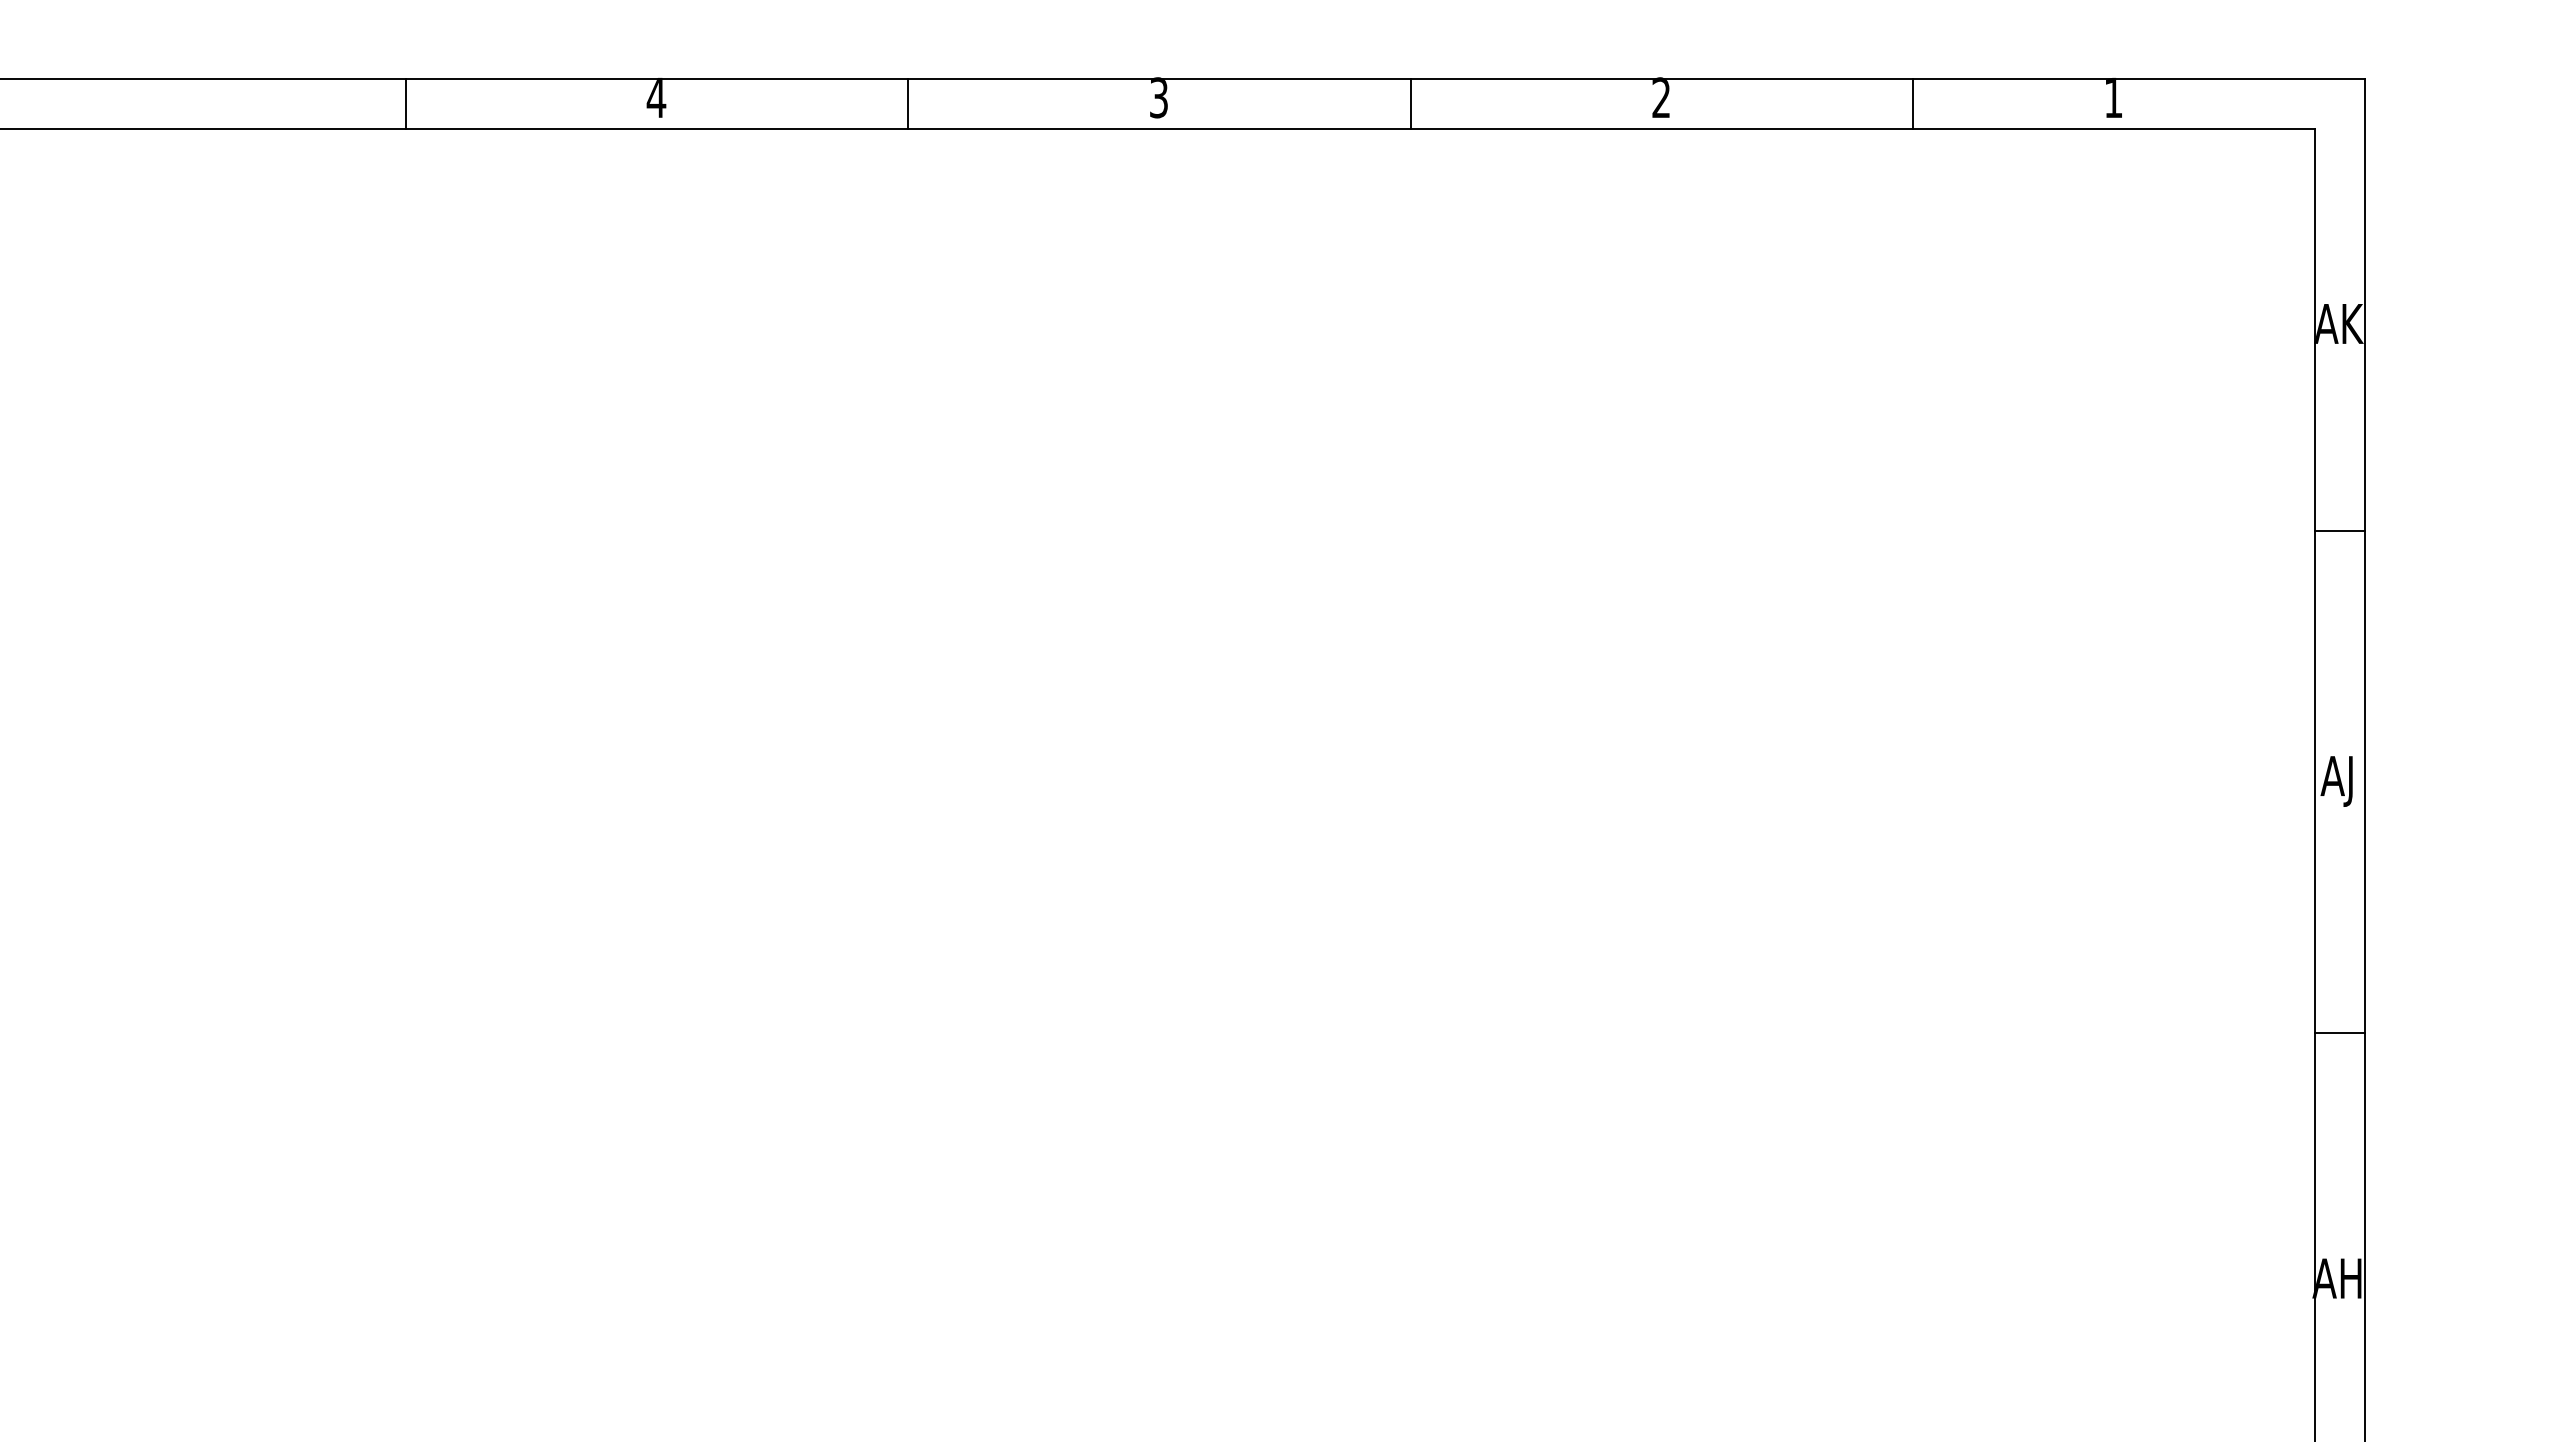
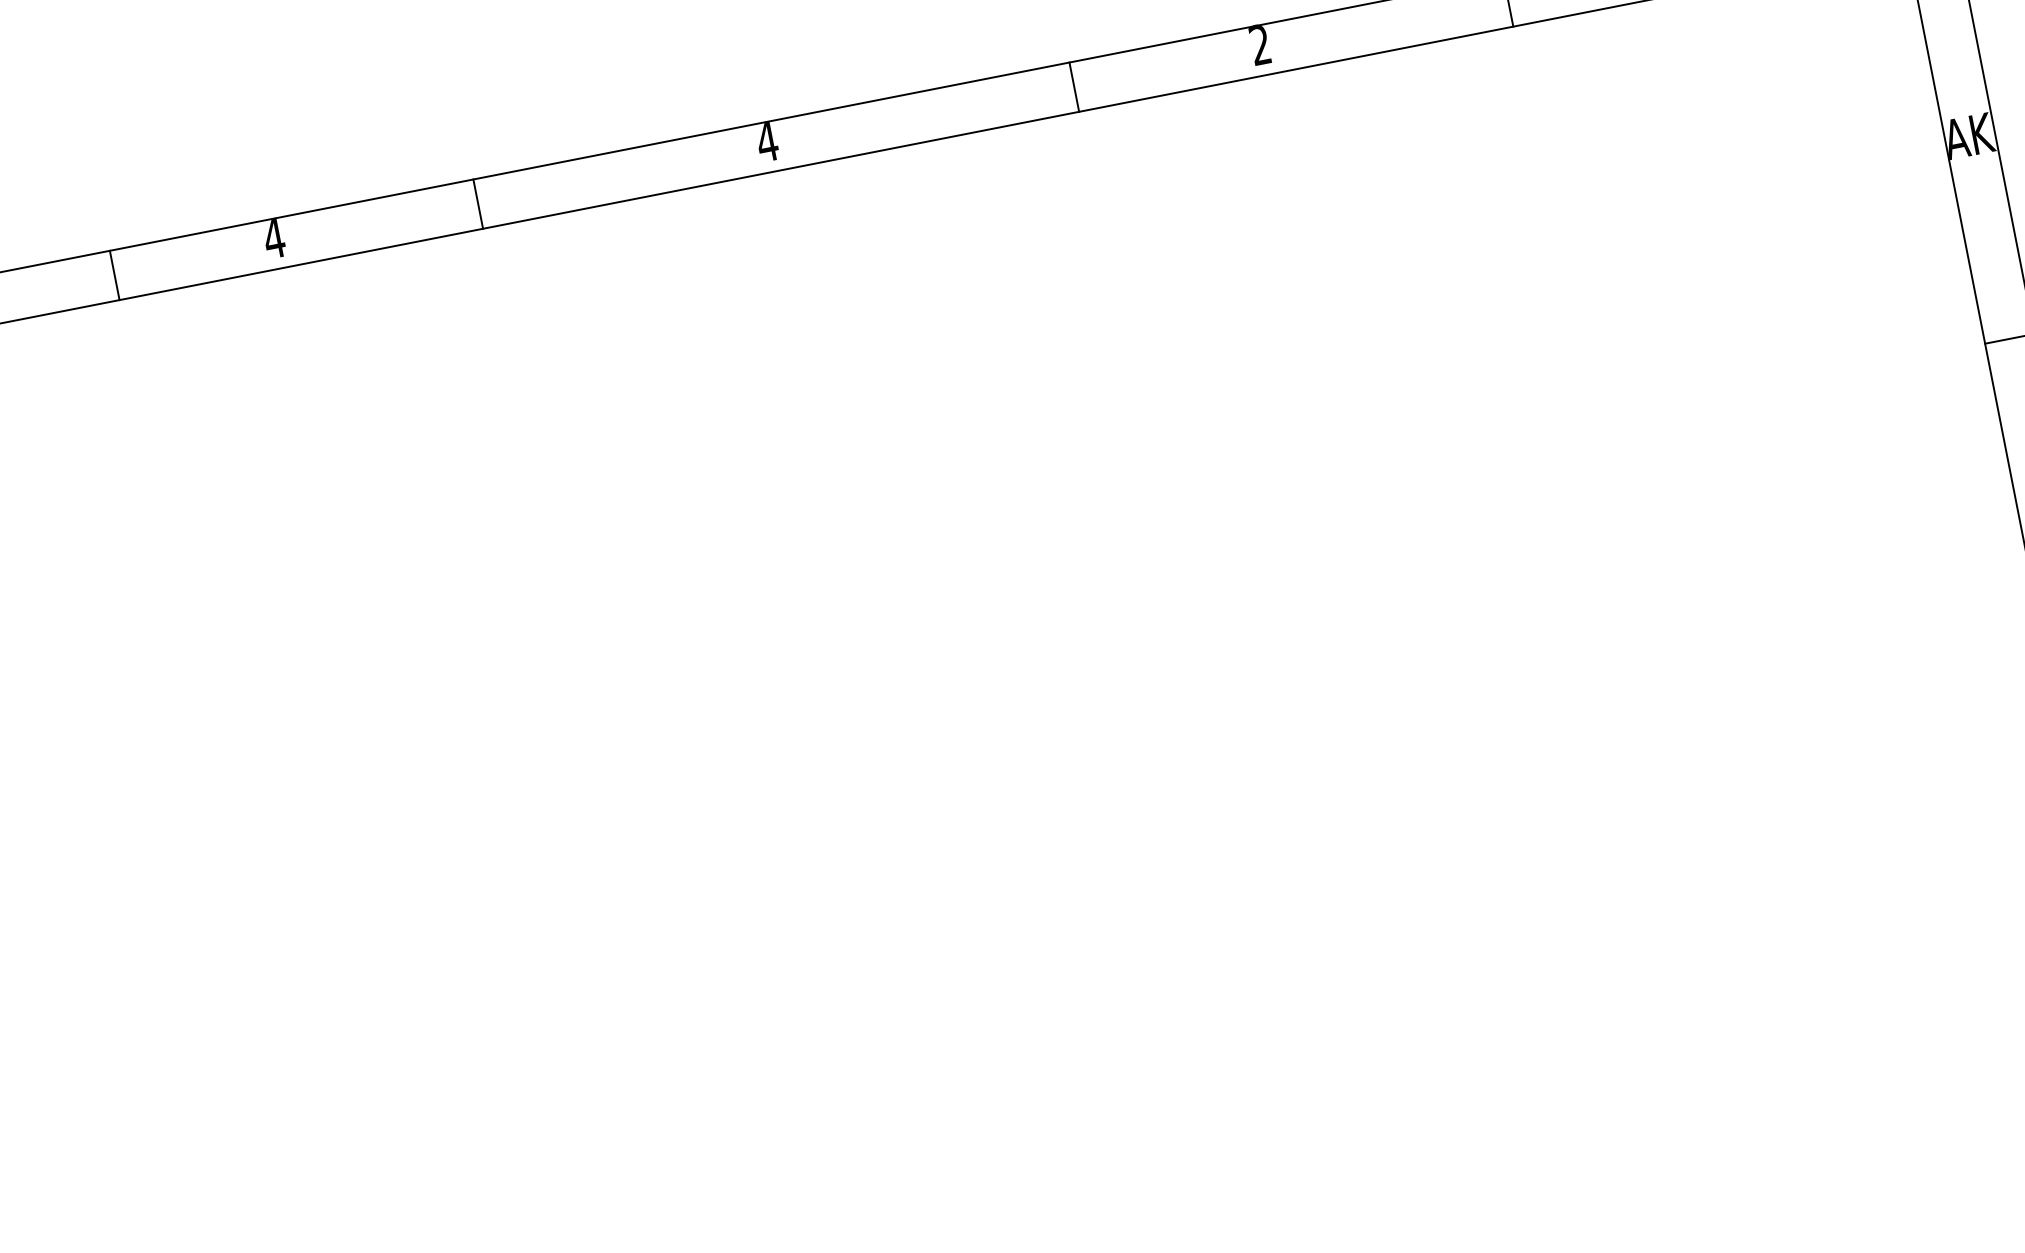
text: (1158, 97) -> (766, 141), 3 -> 4
line: (405, 103) -> (114, 275), moved
line: (908, 103) -> (478, 203), moved
line: (1410, 103) -> (1074, 87), moved

